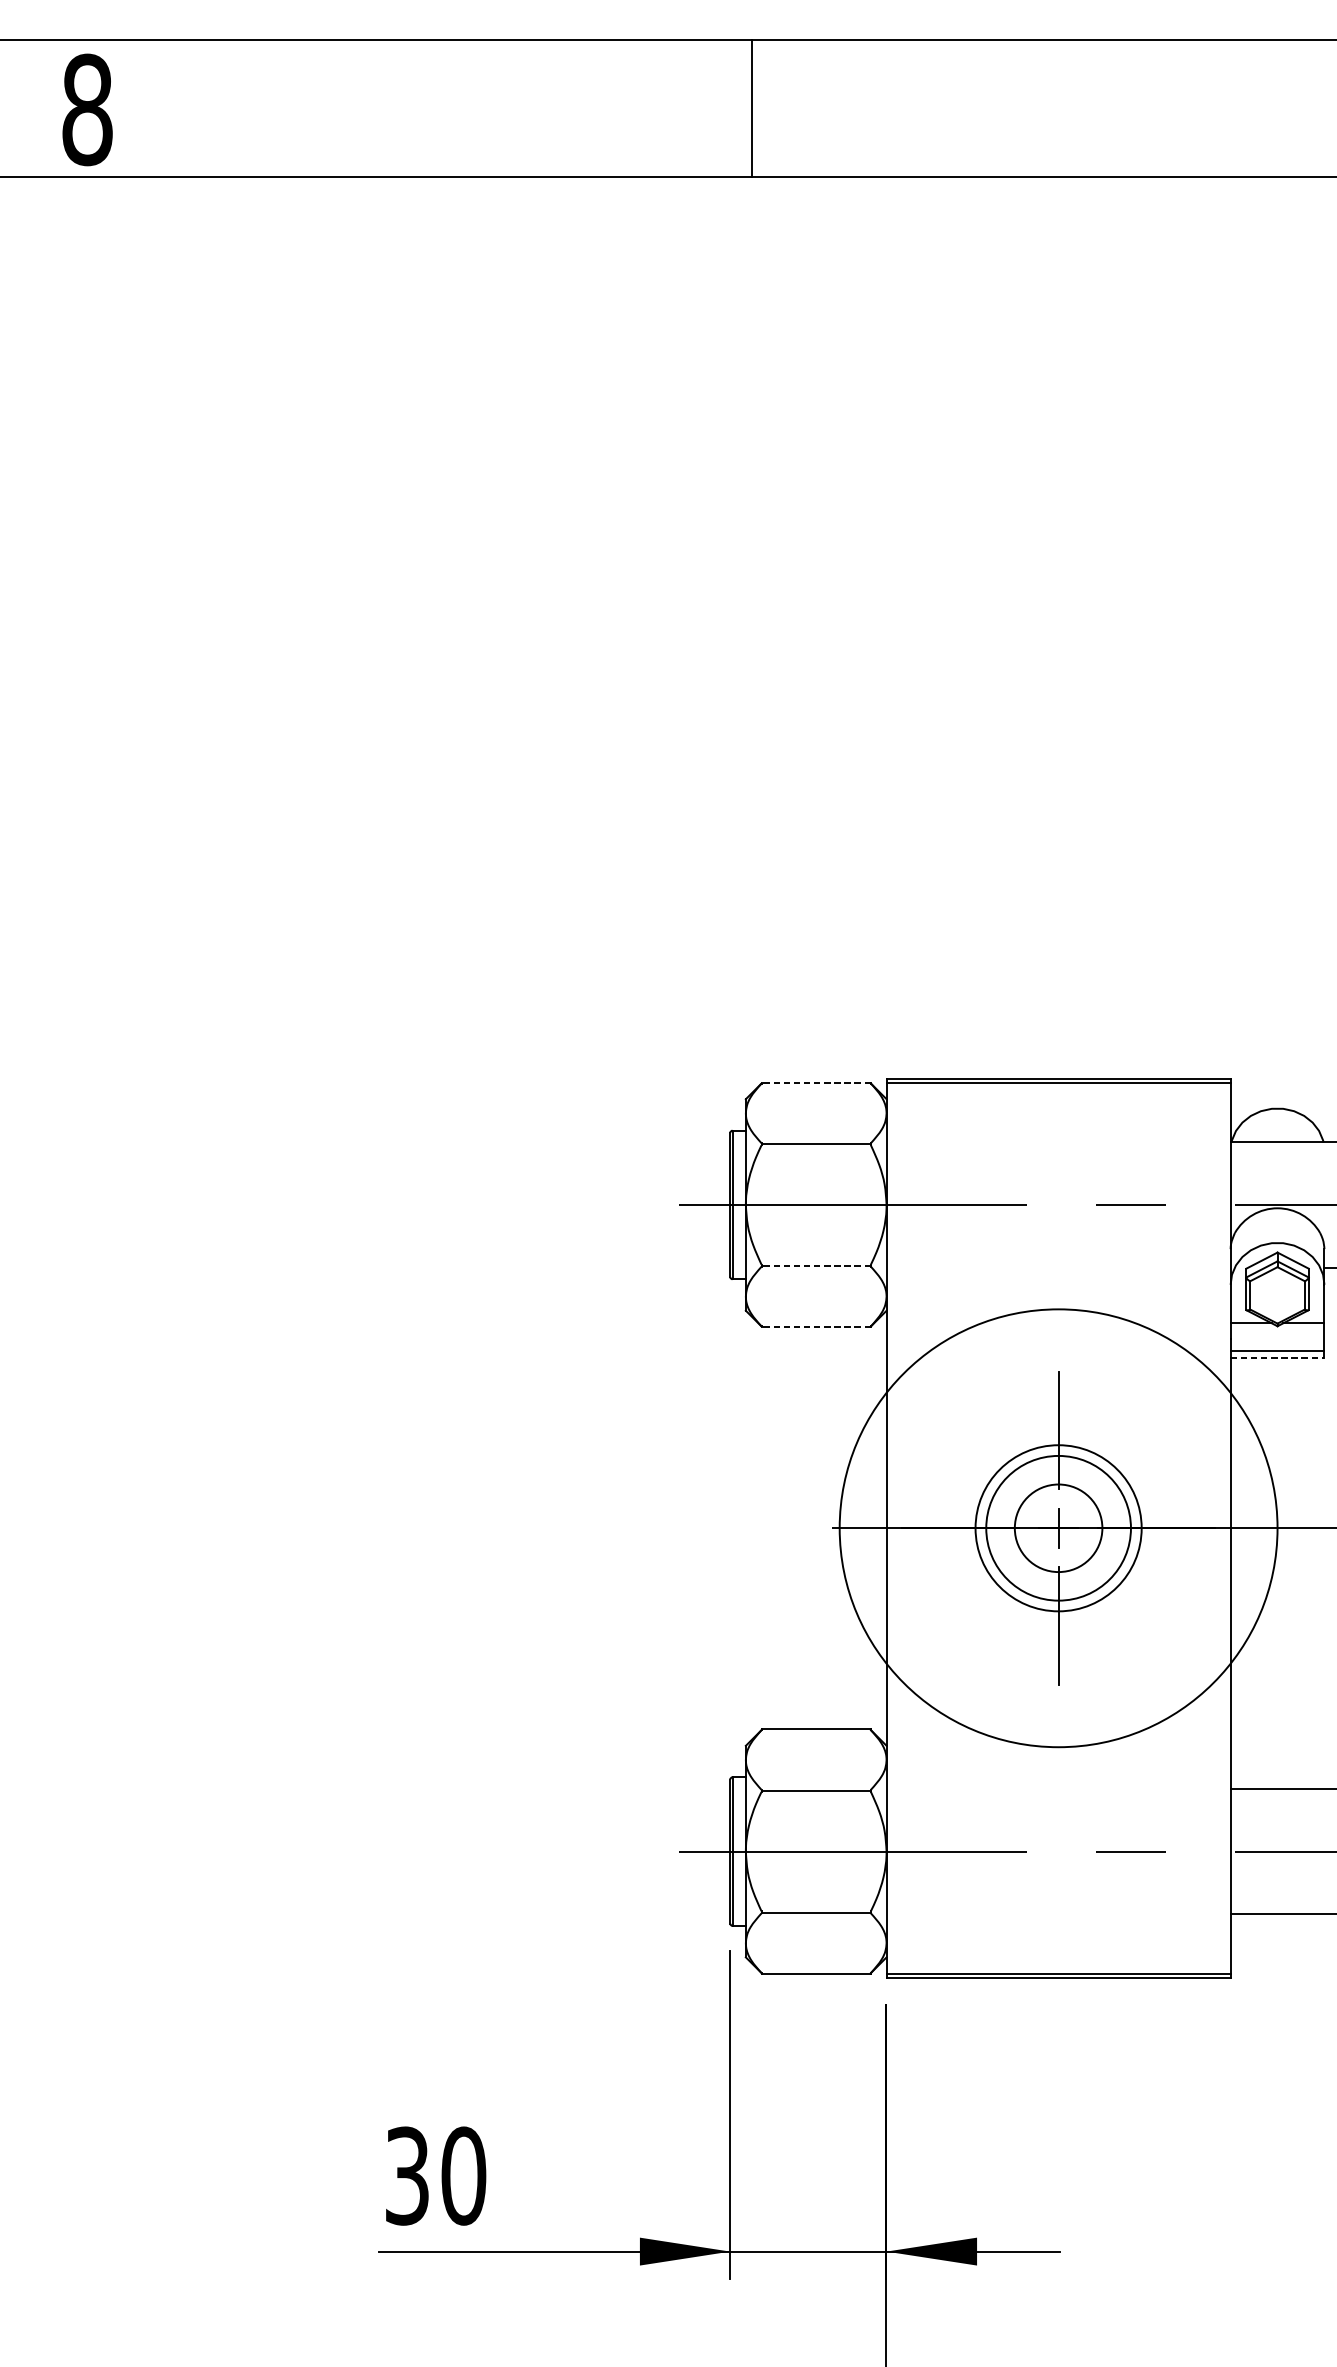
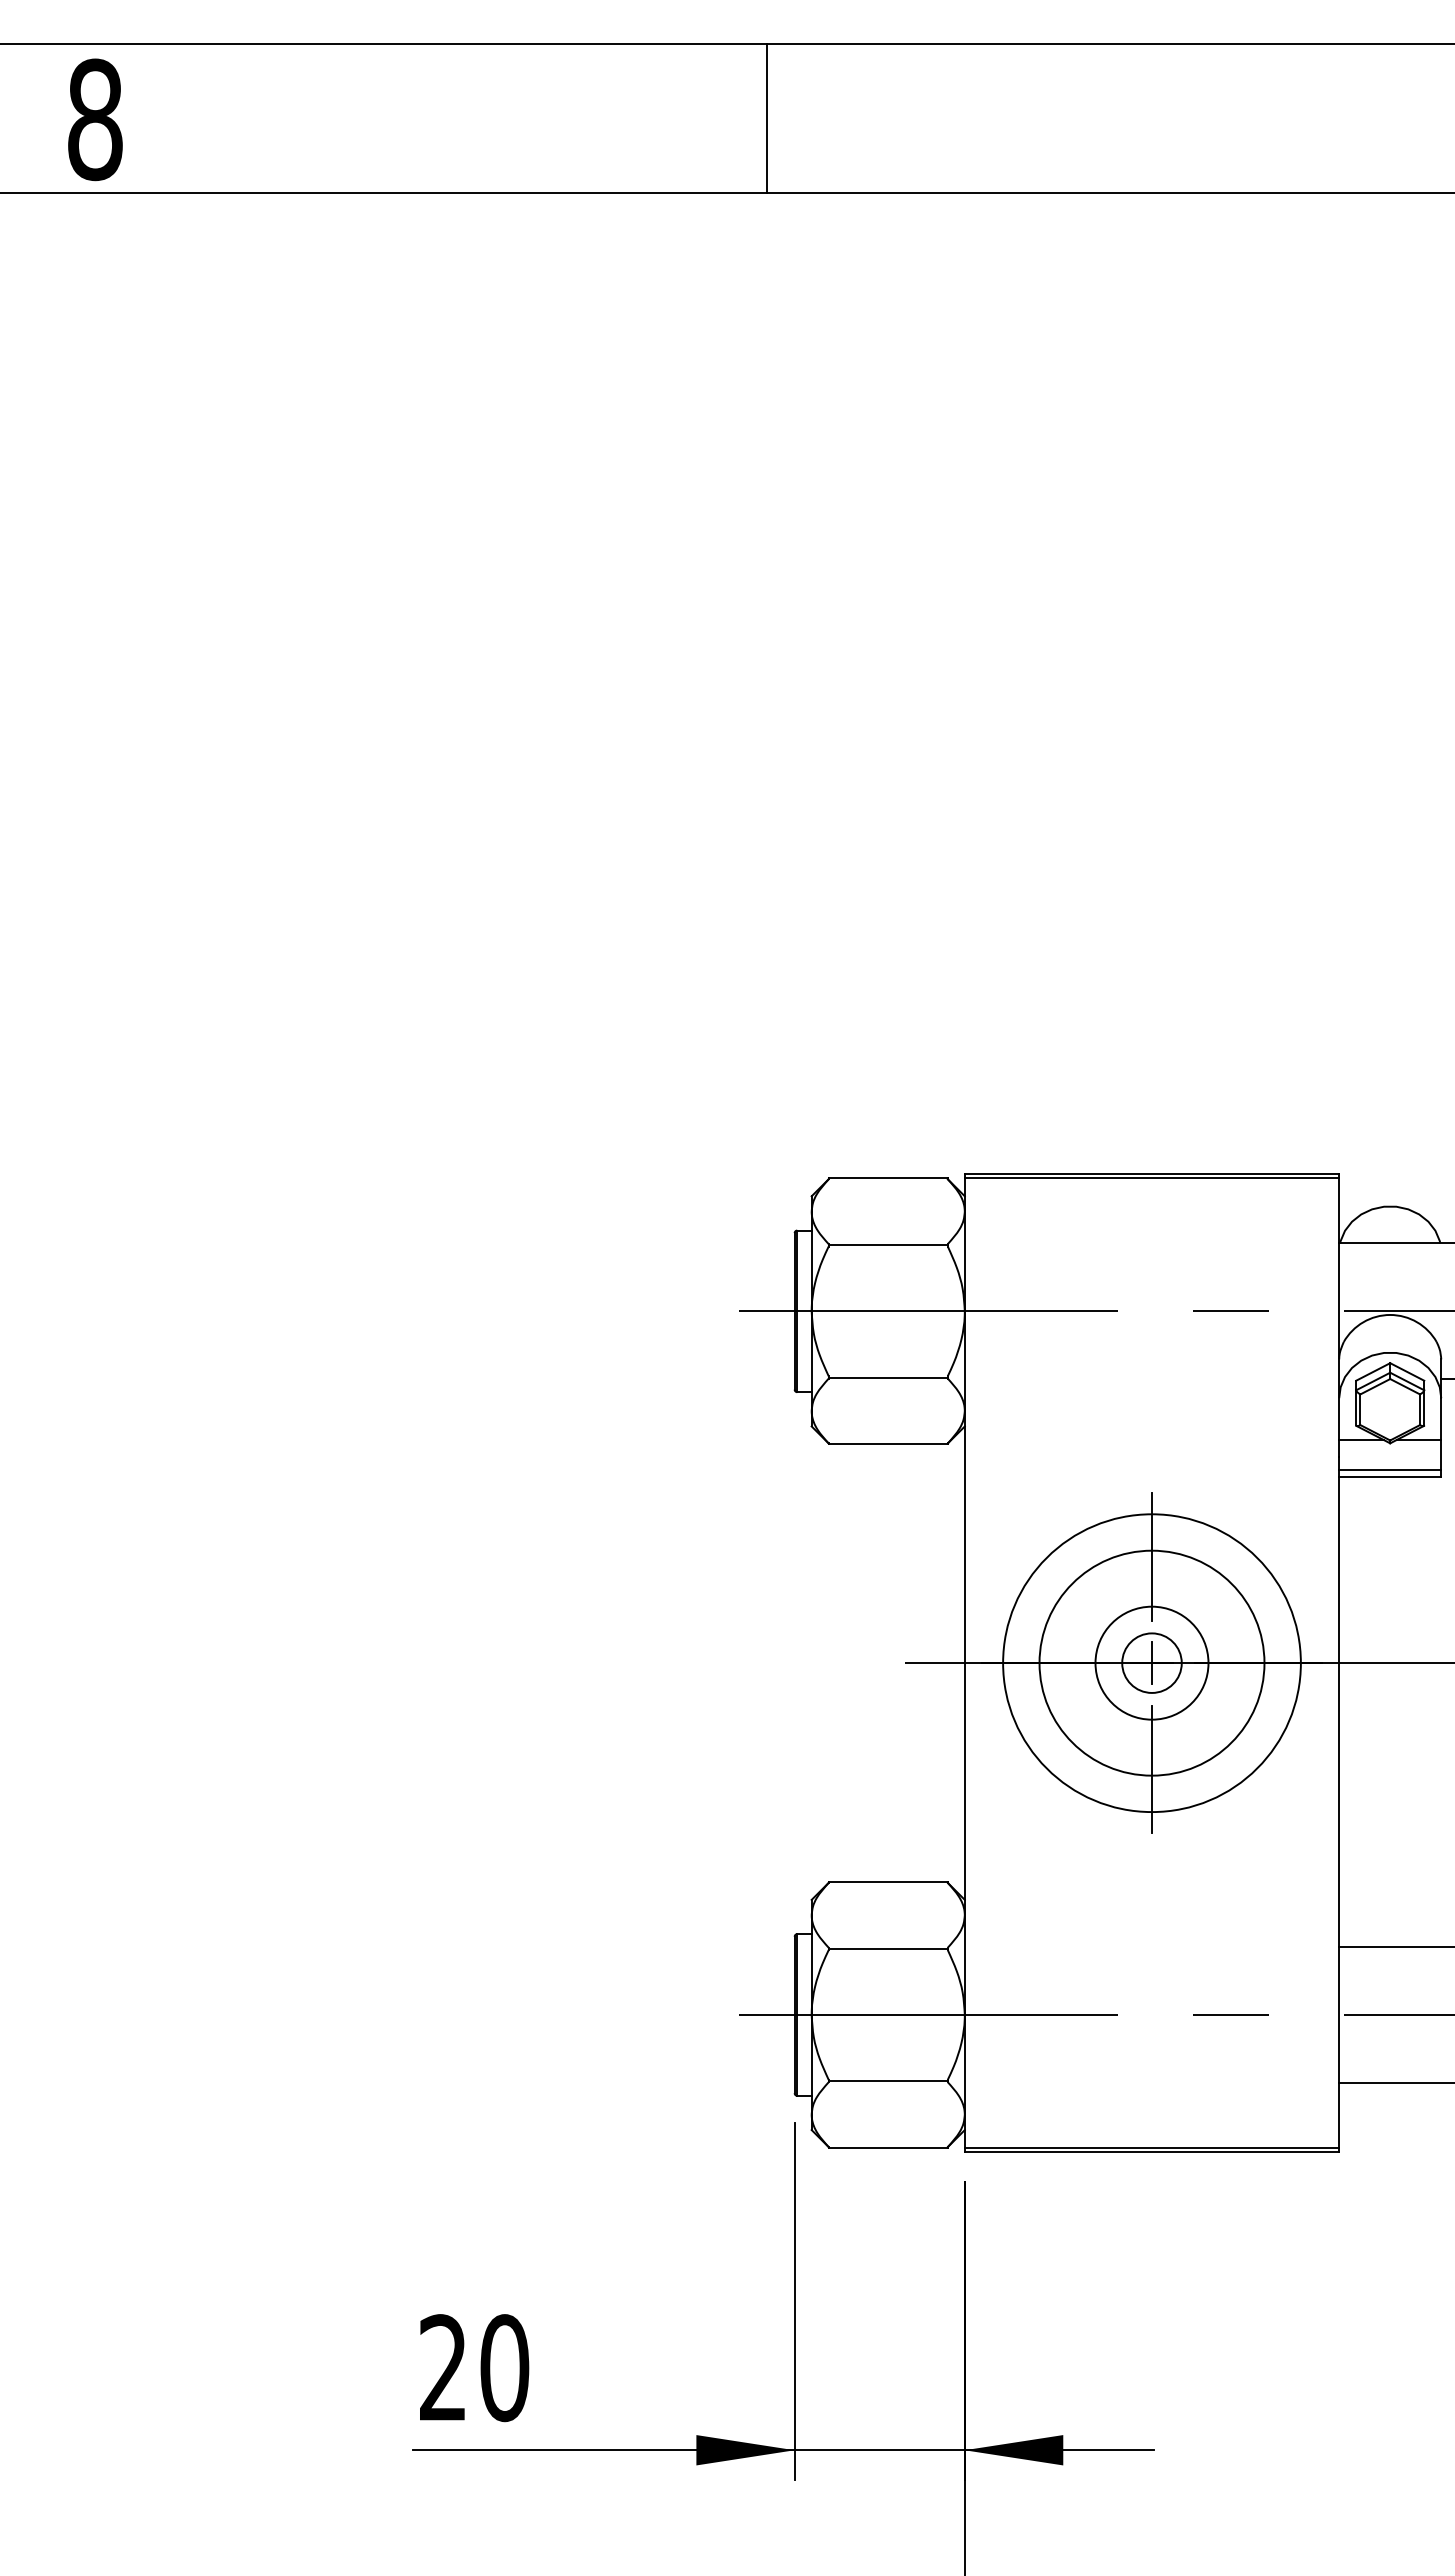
line: (752, 108) -> (766, 118), moved
line: (816, 1082) -> (888, 1178), dashed -> solid
line: (816, 1265) -> (888, 1377), dashed -> solid
line: (816, 1327) -> (888, 1444), dashed -> solid
line: (1277, 1357) -> (1390, 1477), dashed -> solid
circle: (1058, 1527) -> (1151, 1662), size x0.62
circle: (1058, 1527) -> (1151, 1662), size x0.62
circle: (1058, 1527) -> (1151, 1662), size x1.43
circle: (1058, 1528) -> (1151, 1663), size x0.62
text: (407, 2176) -> (443, 2368), 30 -> 20

